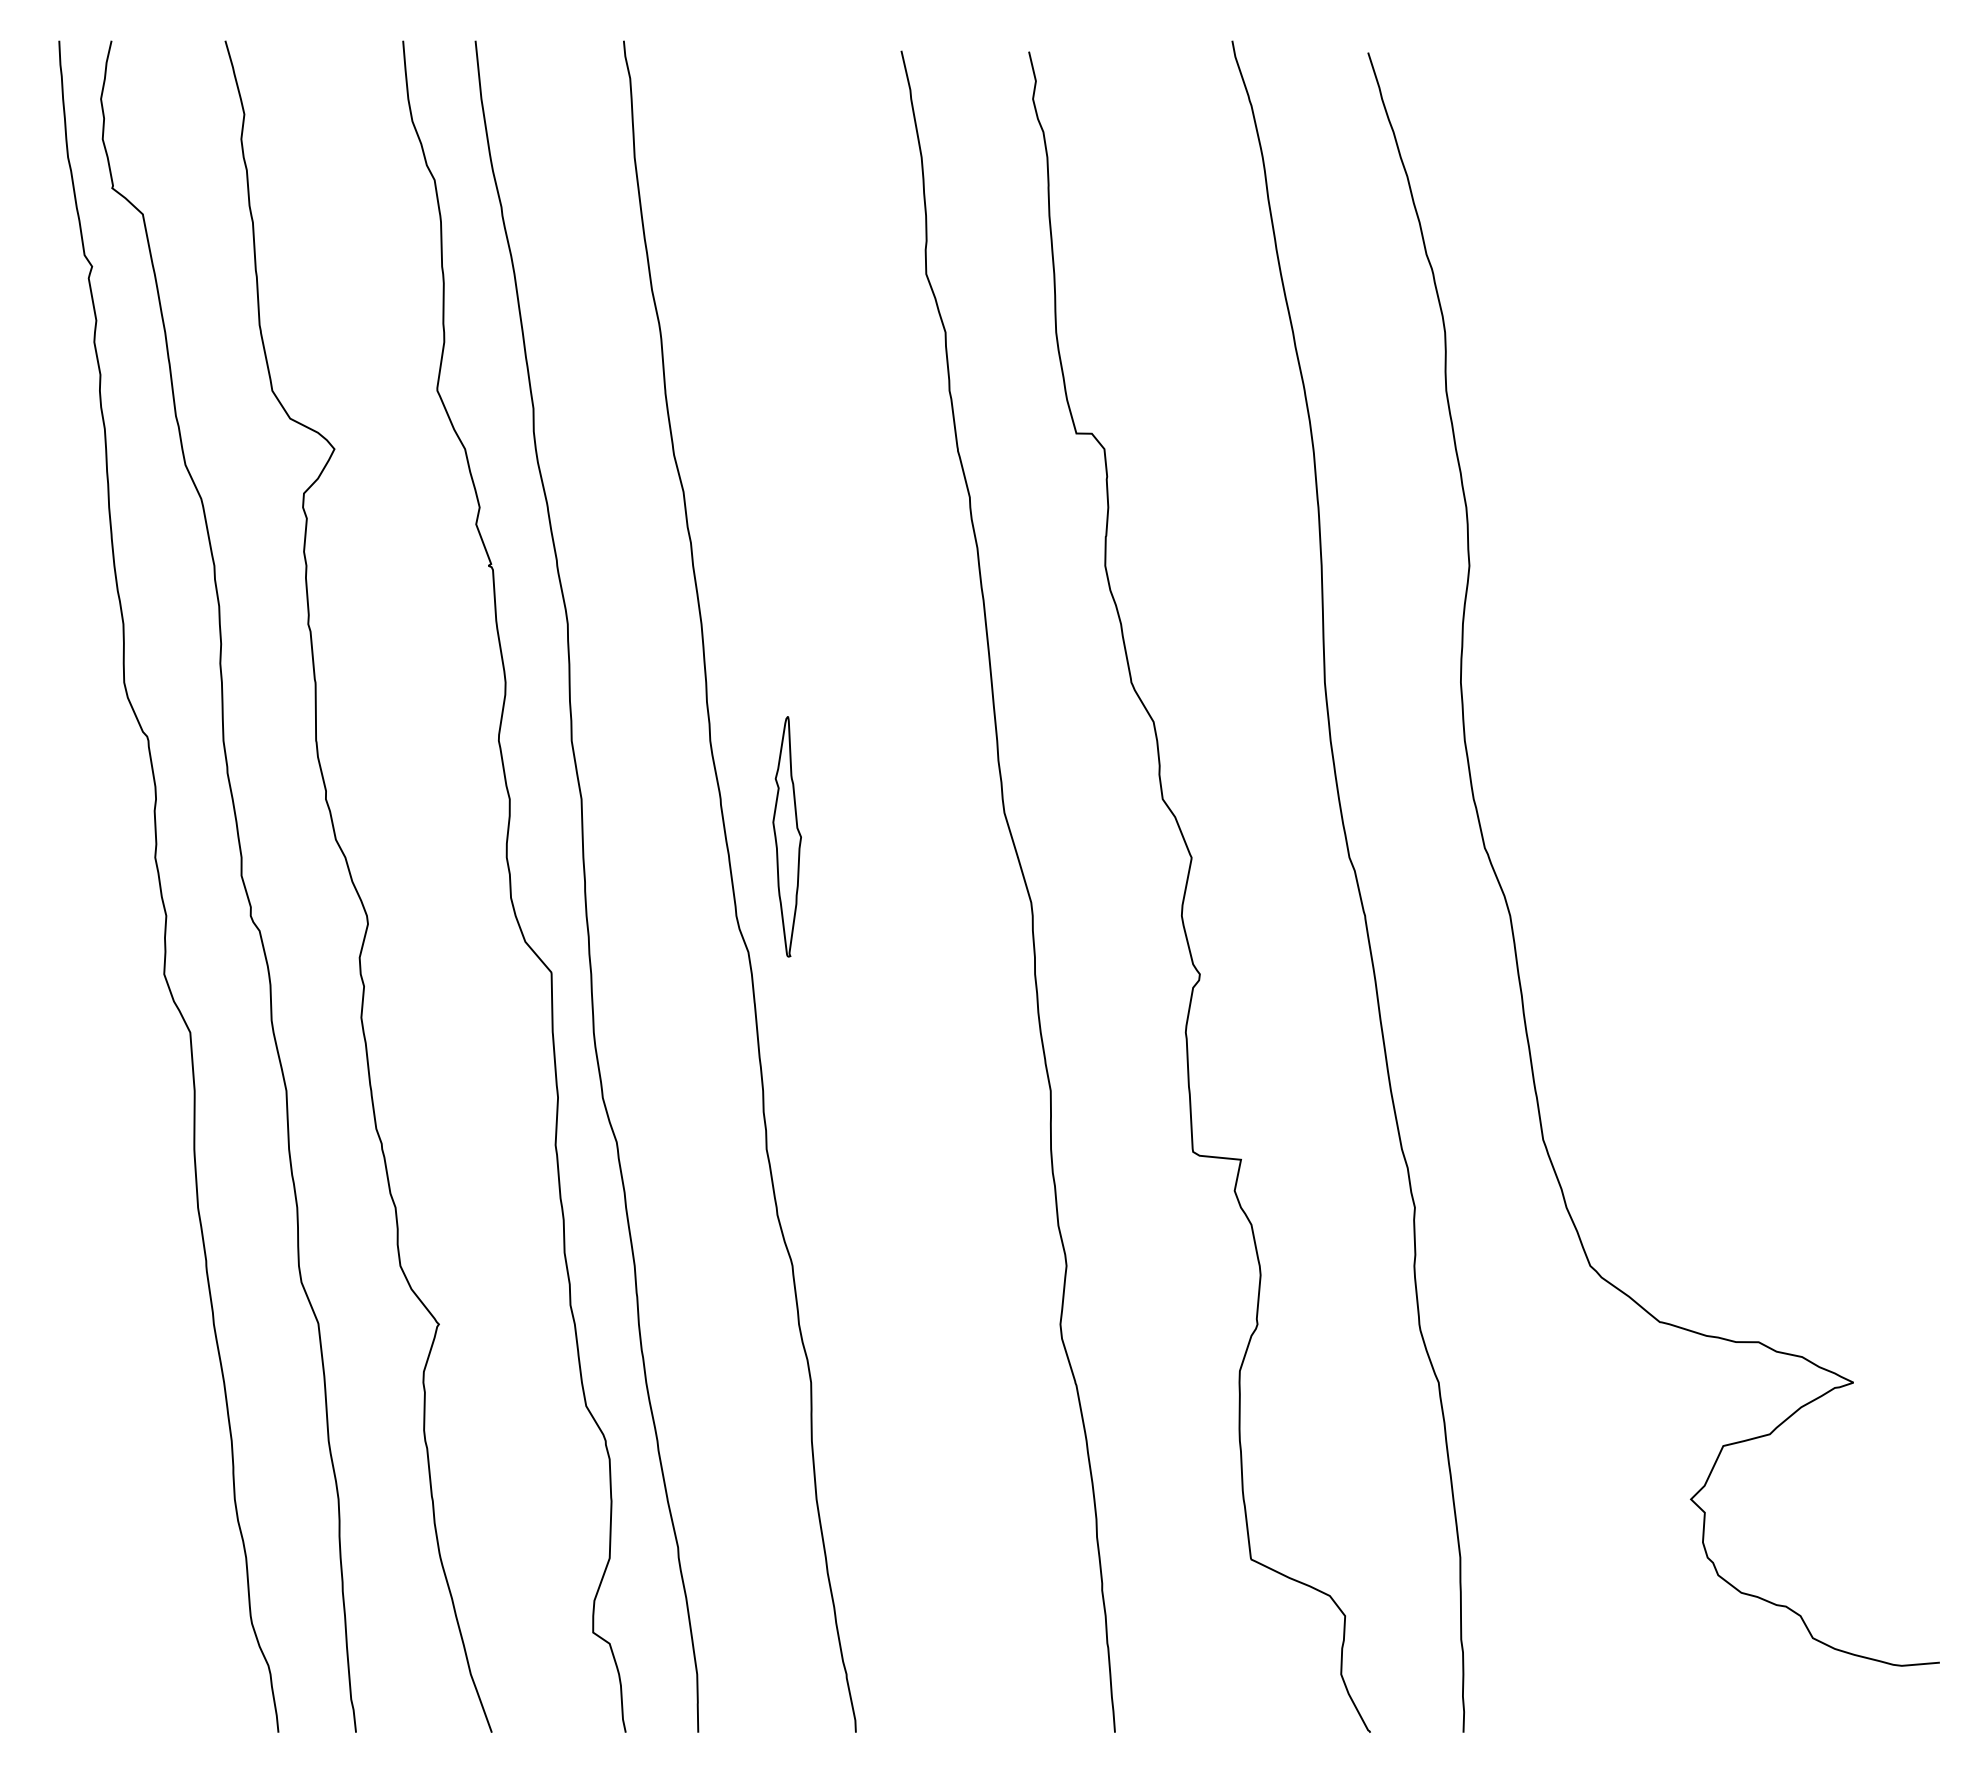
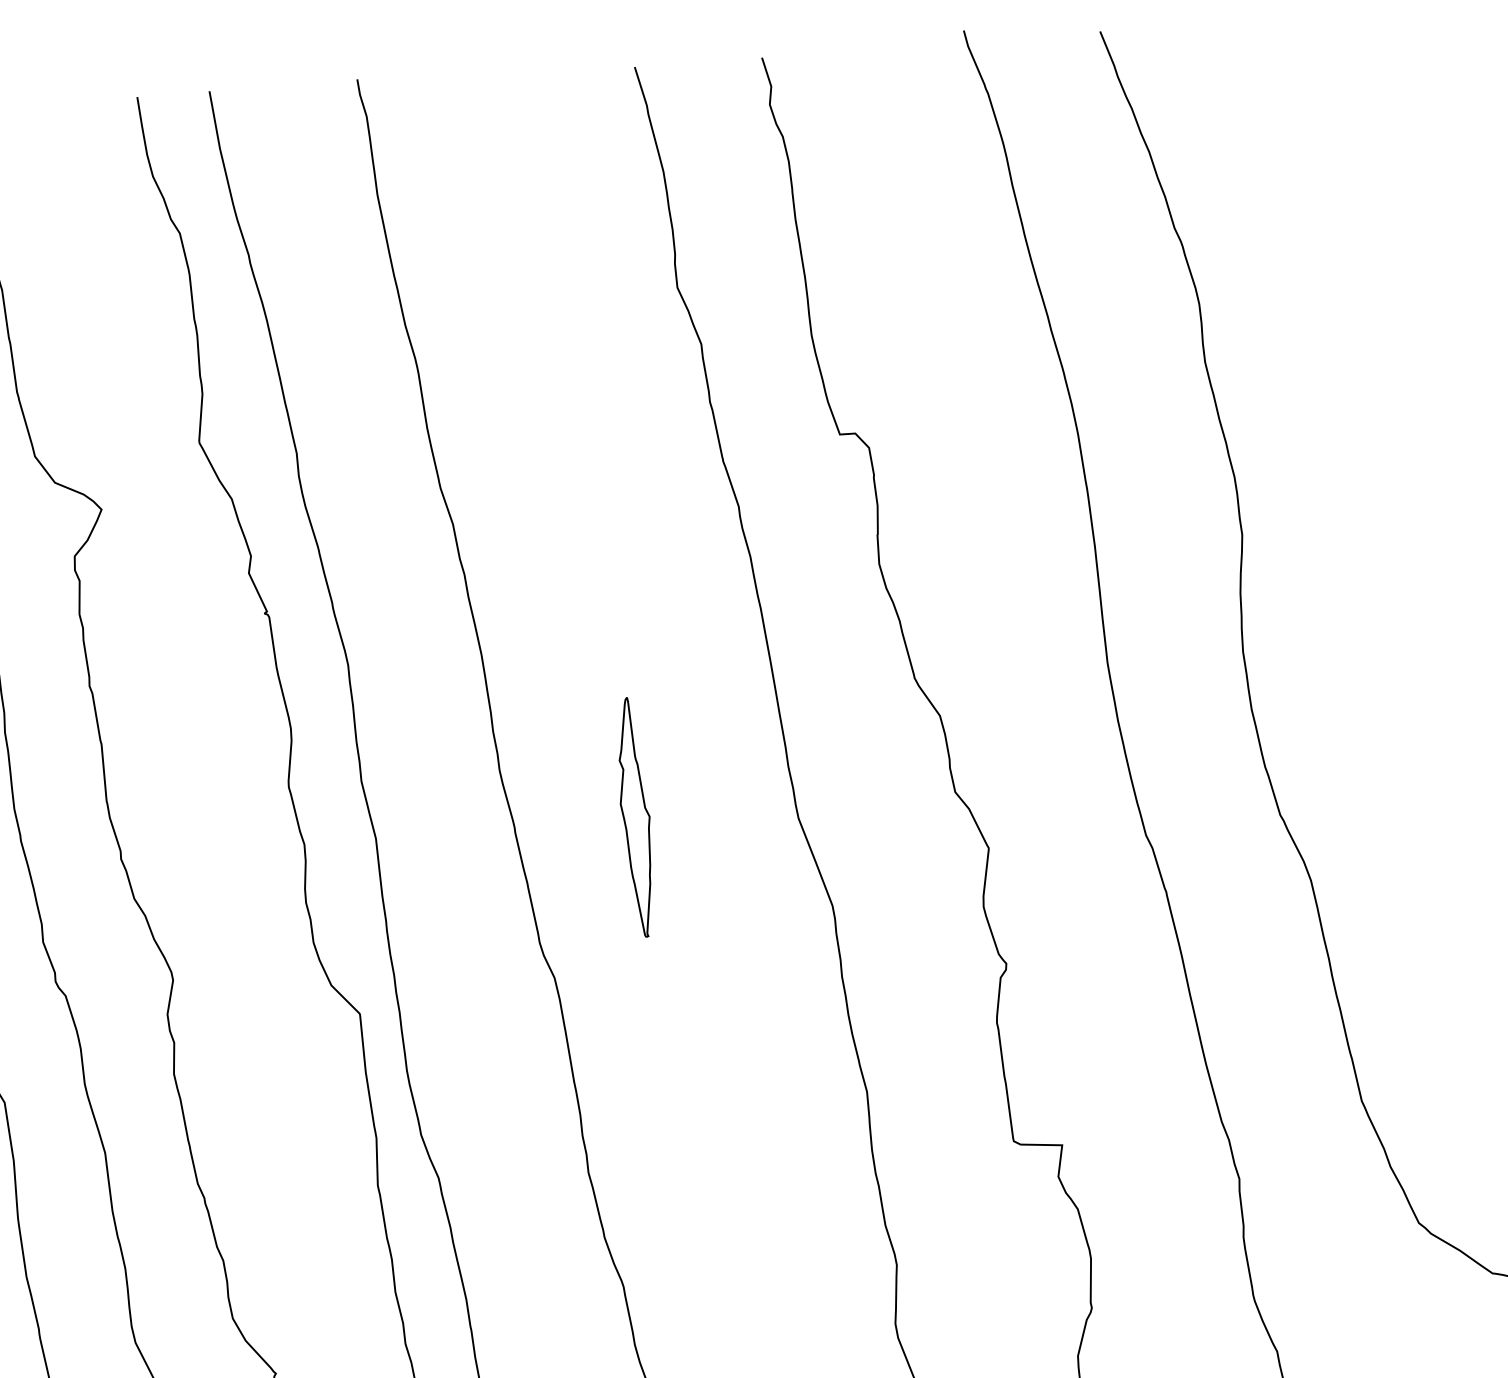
part: (786, 836) -> (635, 817), moved

